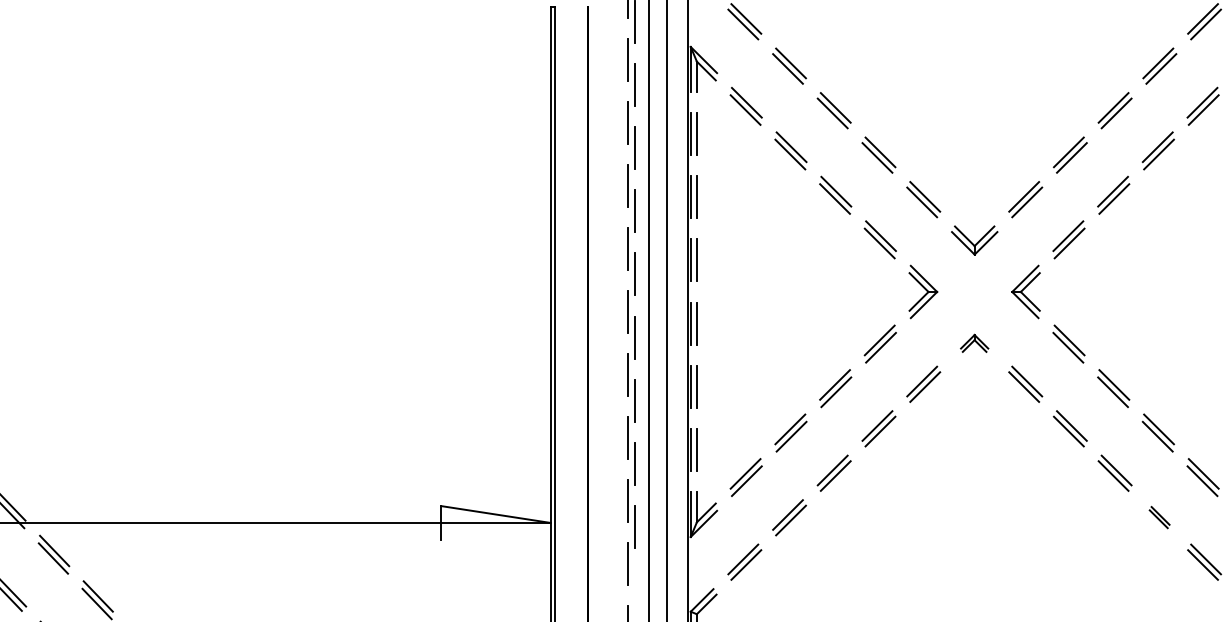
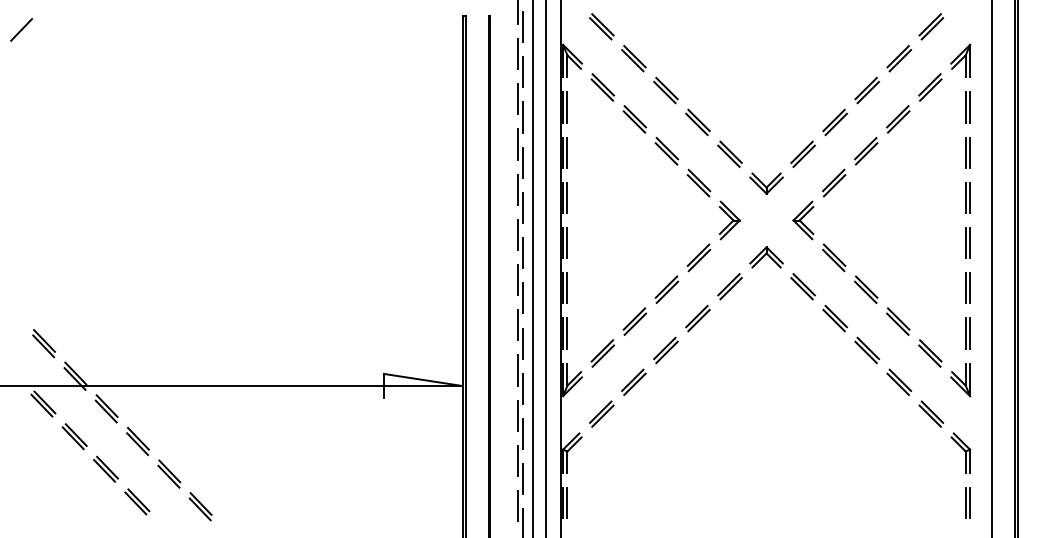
part: (974, 343) -> (766, 257), size x1.67
part: (1158, 516) -> (898, 381), size x1.67
line: (634, 589) -> (522, 433), added

